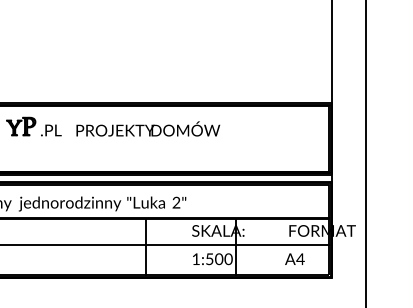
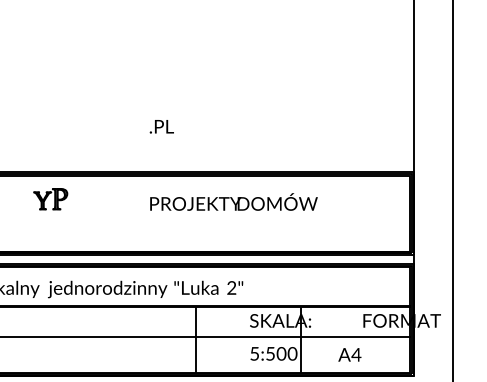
text: (147, 128) -> (233, 201), moved
text: (51, 130) -> (161, 126), moved
text: (195, 258) -> (254, 353), 1:500 -> 5:500
text: (294, 258) -> (349, 354), moved

